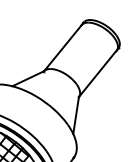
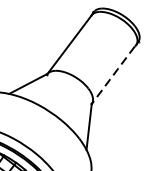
line: (96, 74) -> (112, 75), solid -> dashed

